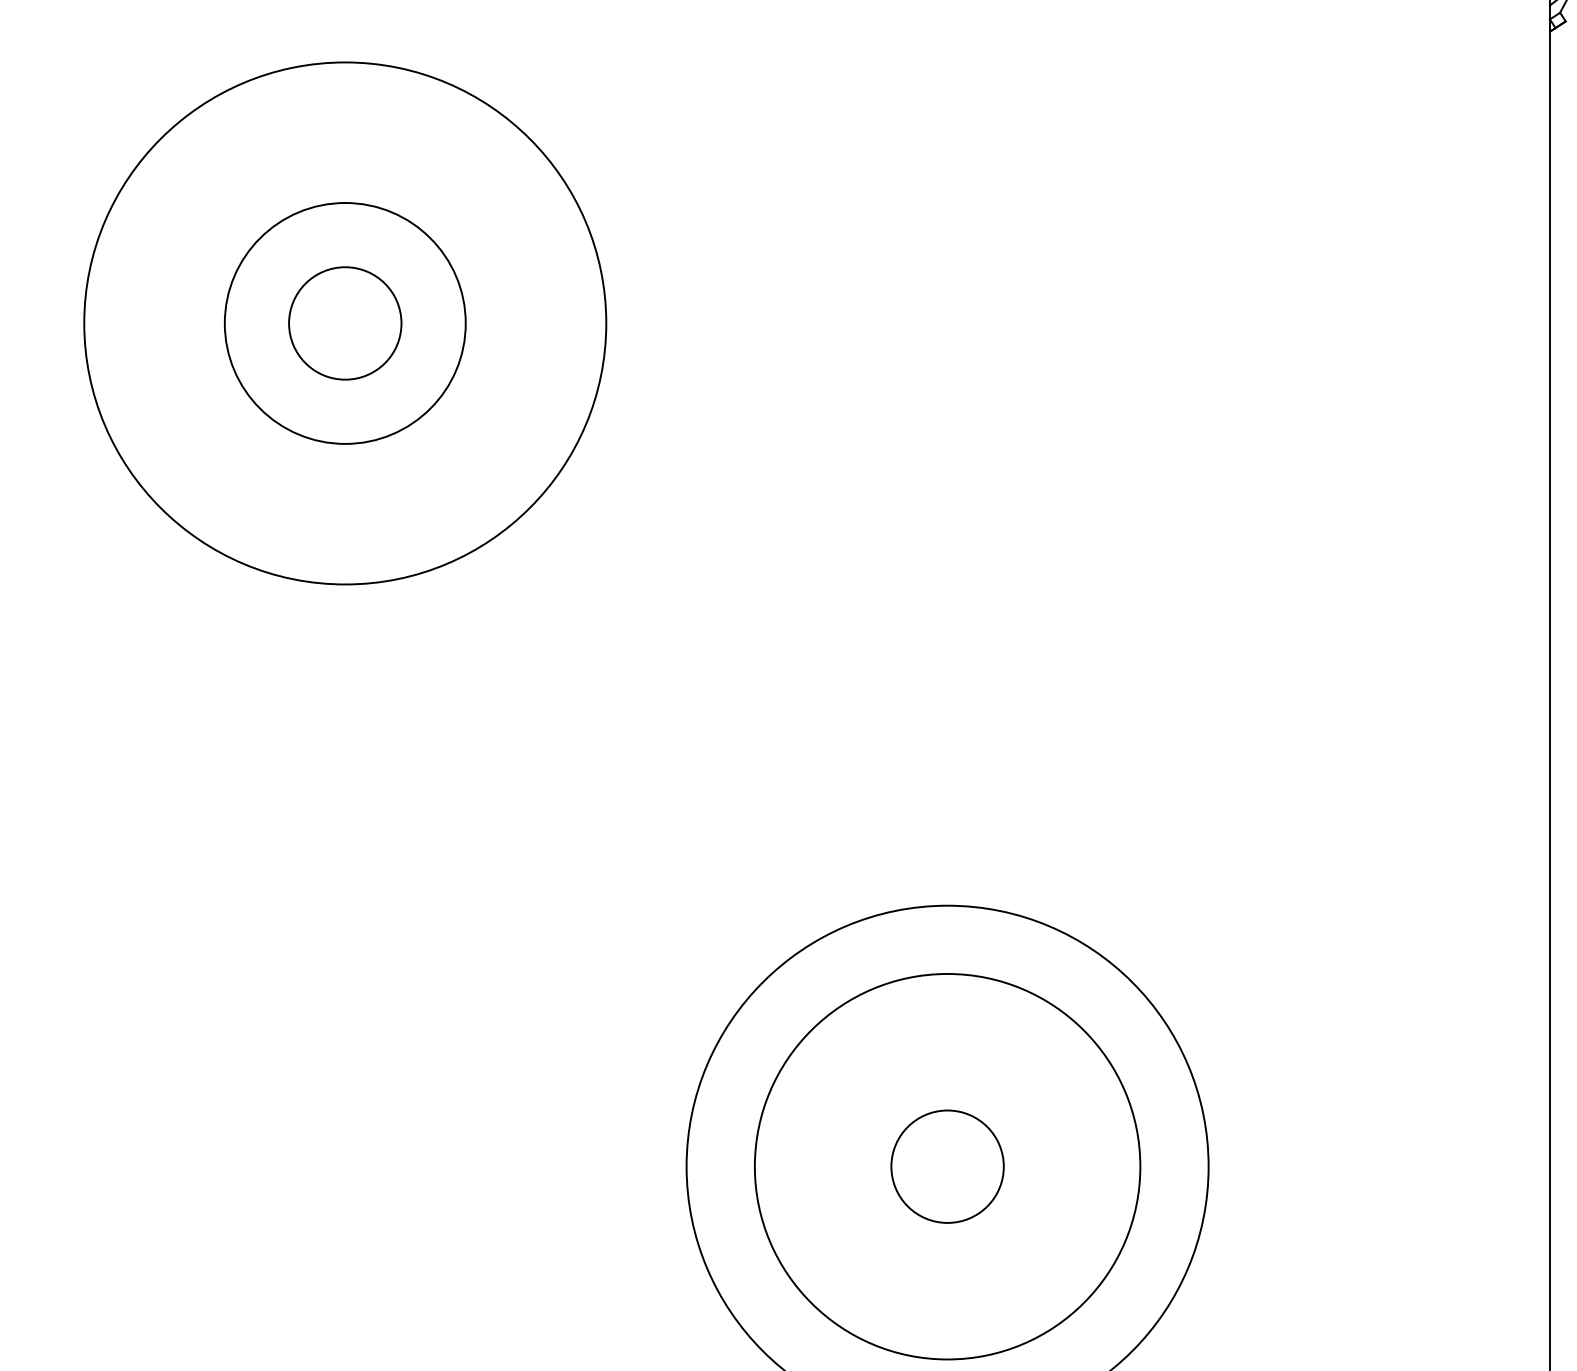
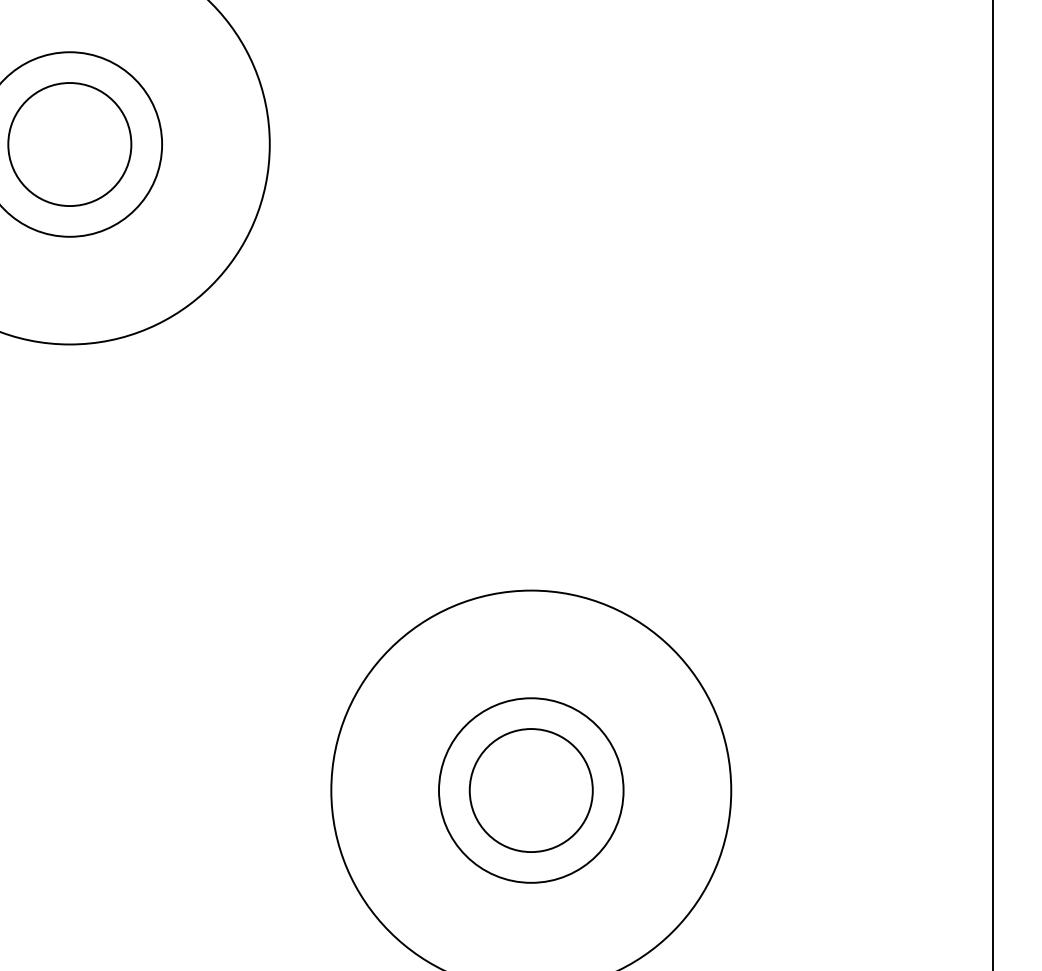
circle: (344, 323) -> (69, 144), size x1.43
circle: (947, 1166) -> (531, 790), size x0.62
circle: (947, 1166) -> (531, 790), size x1.43

